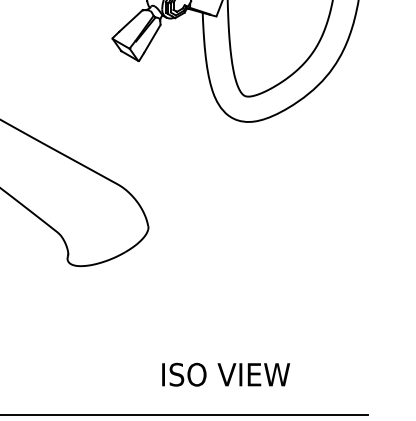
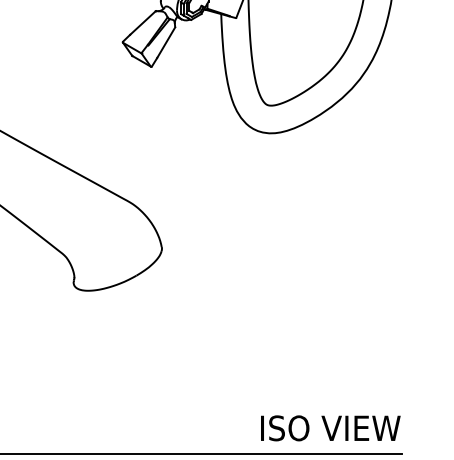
text: (225, 374) -> (330, 428), moved

